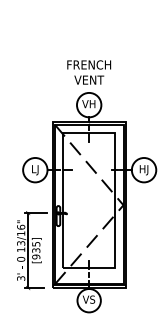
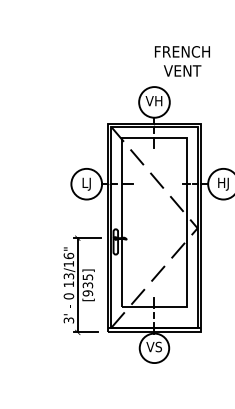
text: (89, 72) -> (182, 61), moved

